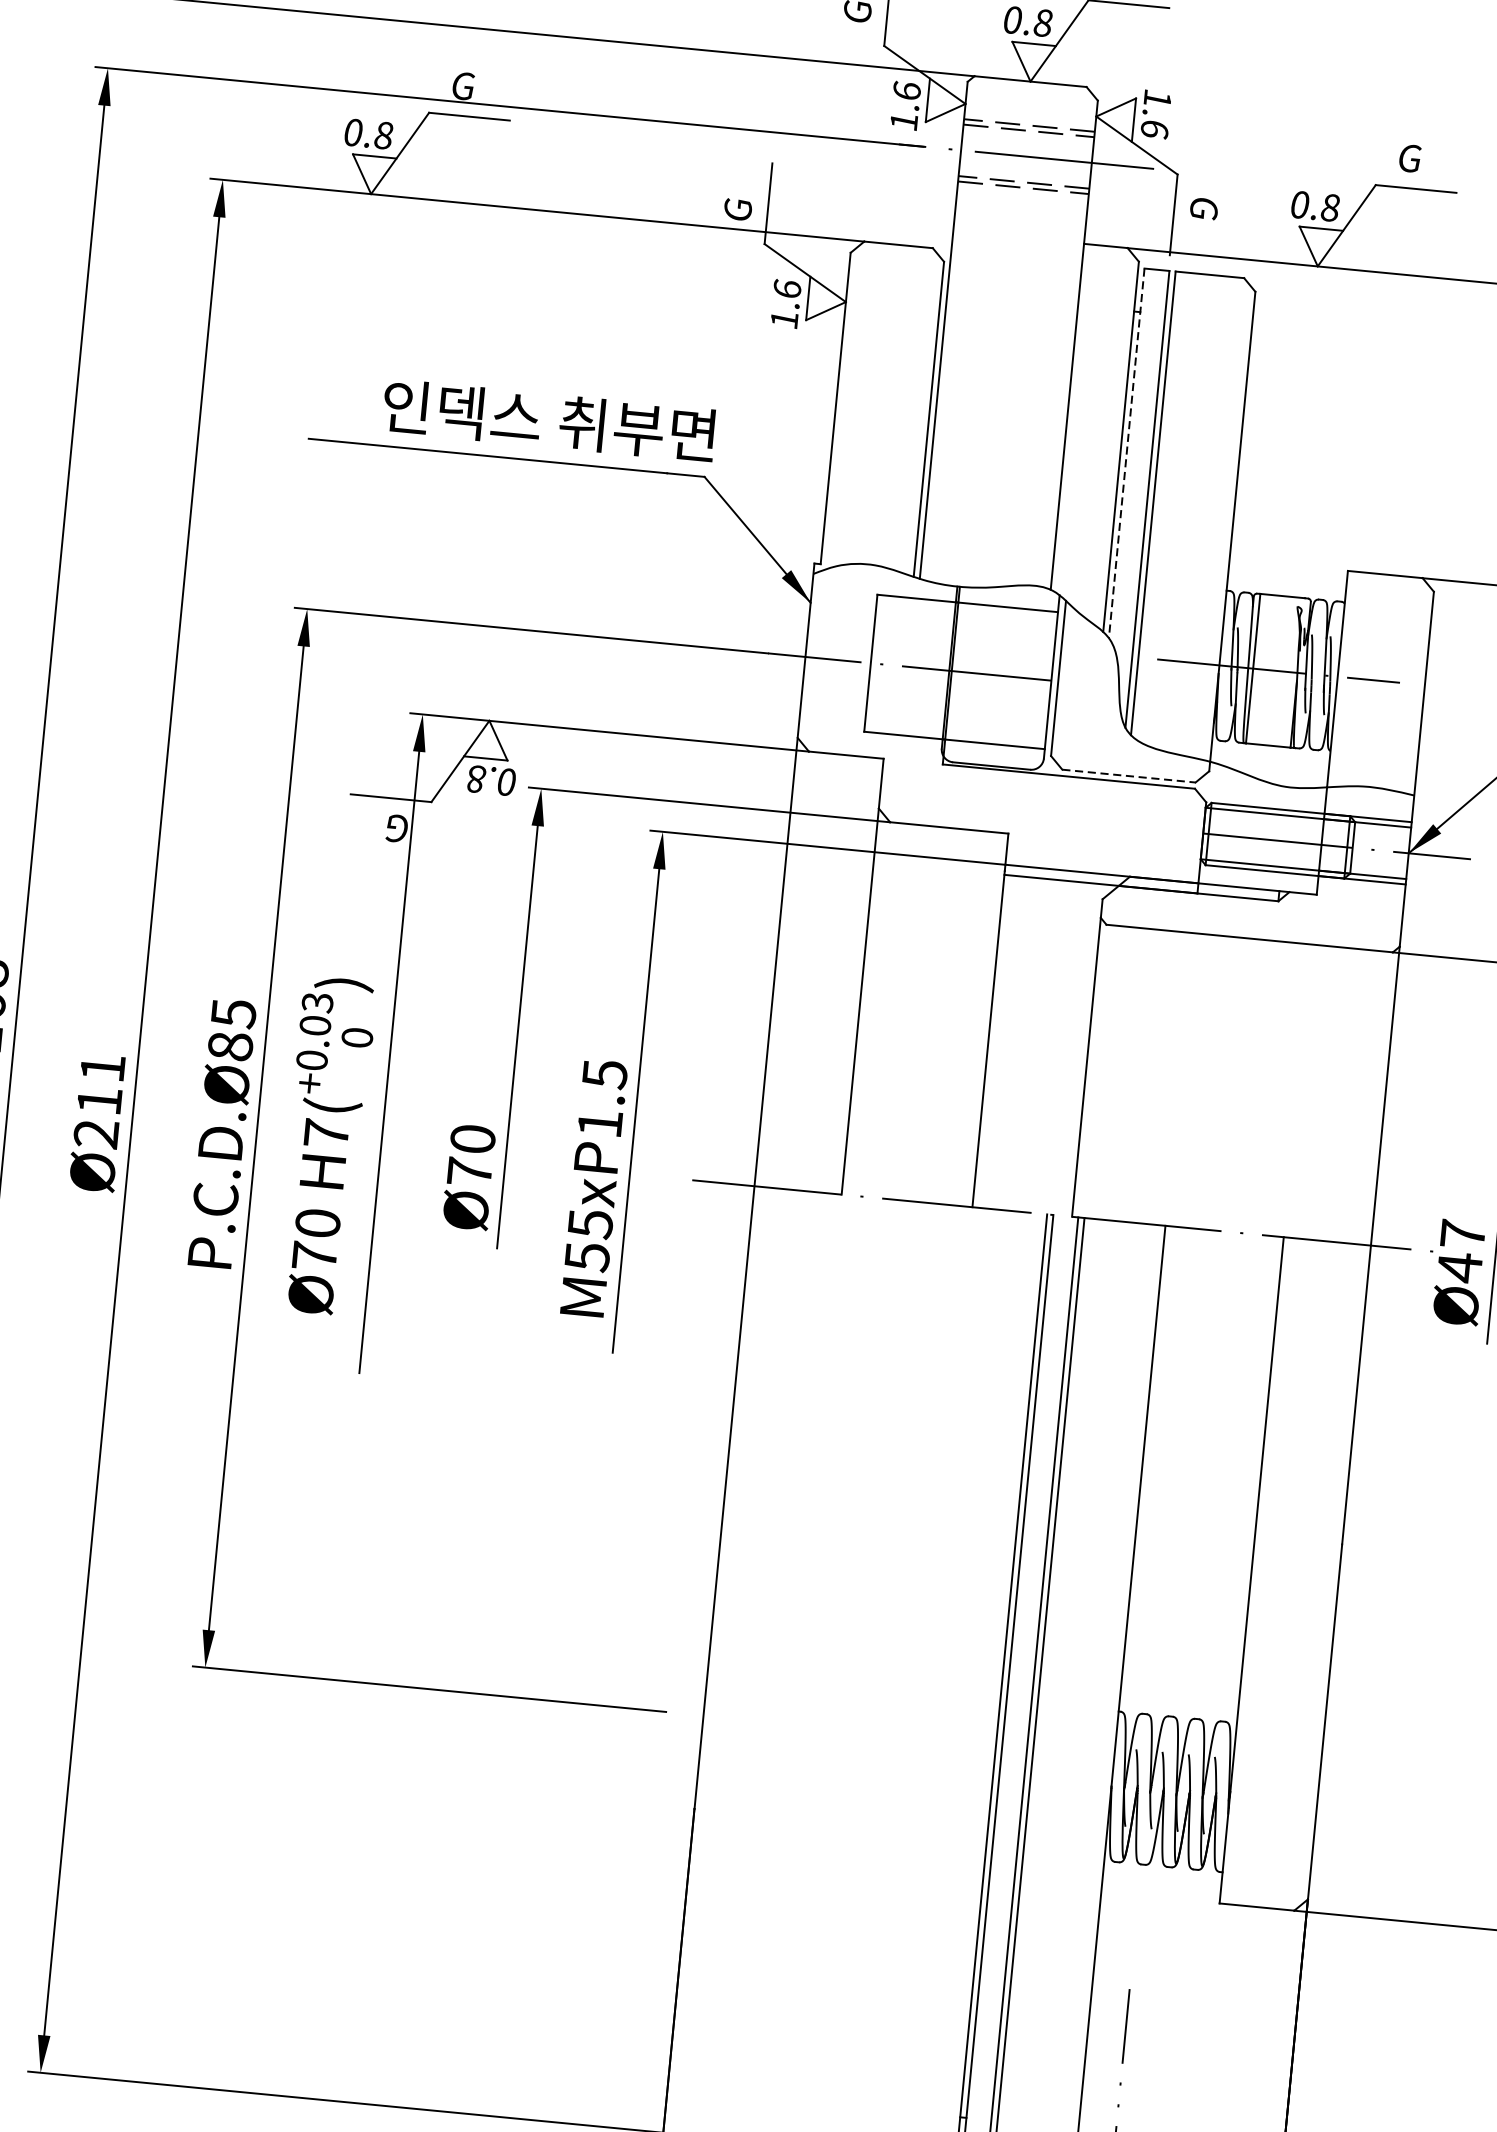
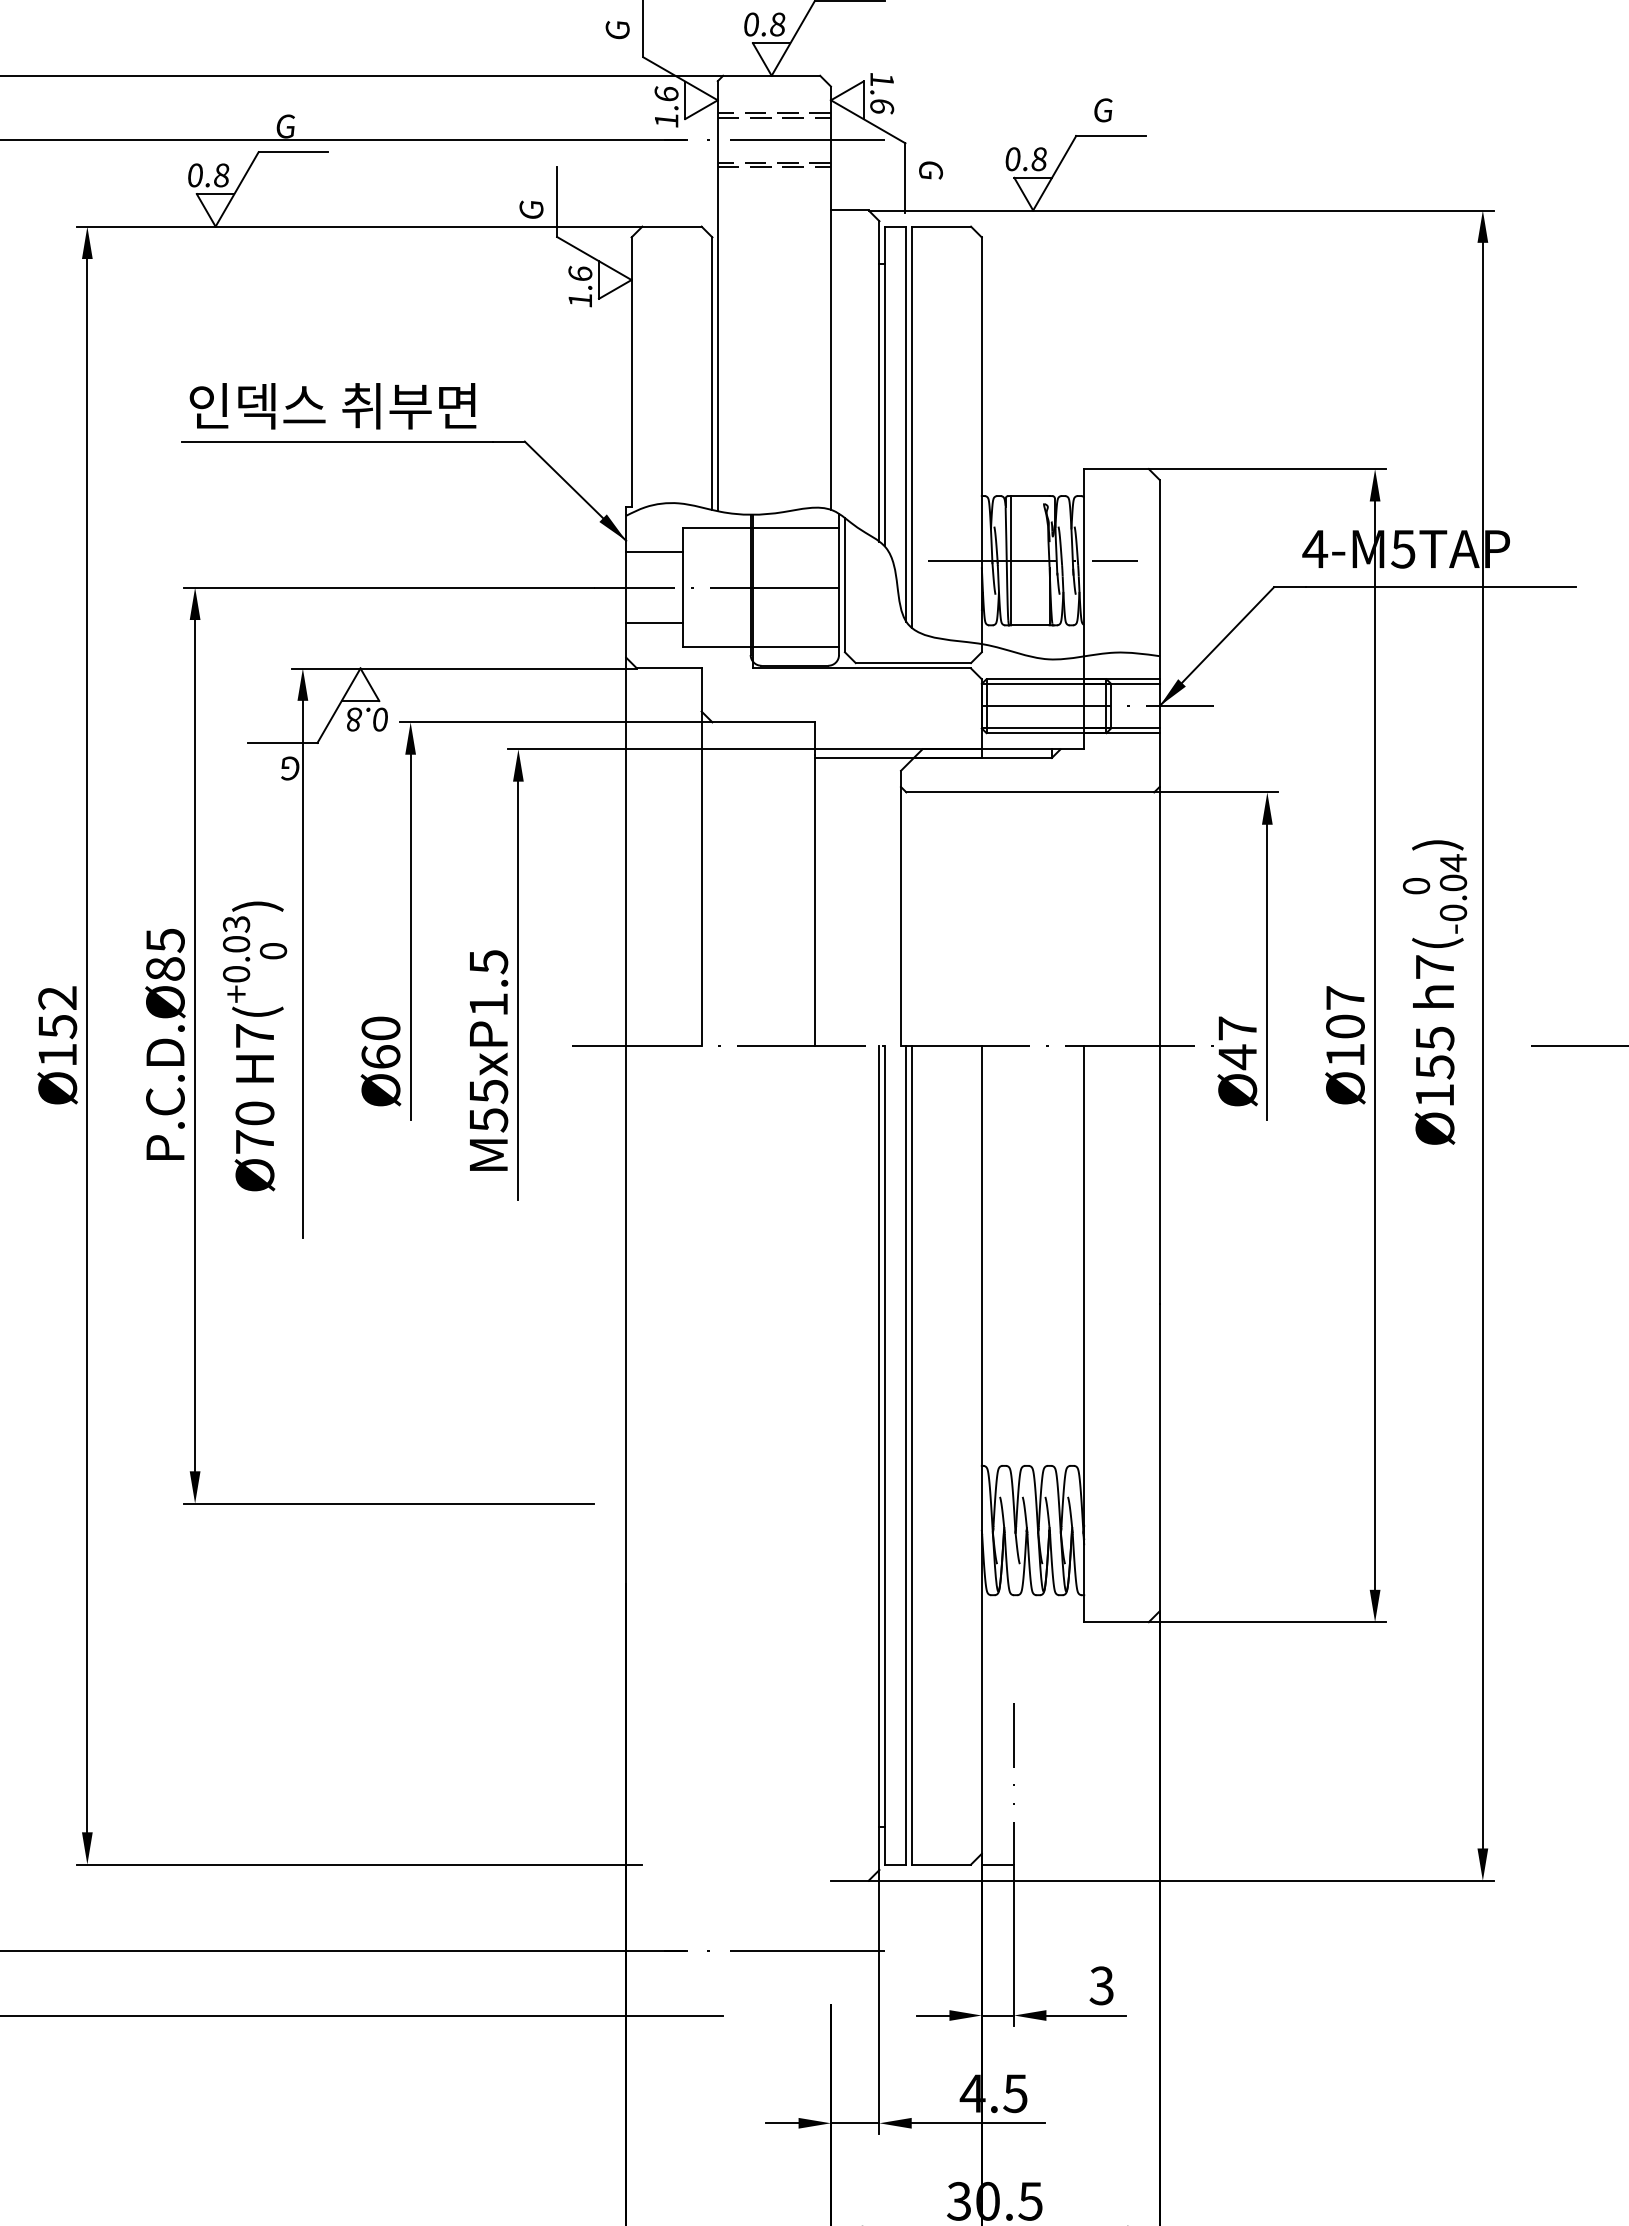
text: (548, 420) -> (332, 406), moved
line: (1126, 453) -> (884, 386), dashed -> solid
line: (842, 619) -> (654, 552), added
line: (834, 701) -> (654, 623), added
line: (1129, 776) -> (913, 663), dashed -> solid
text: (99, 1100) -> (57, 1026), Ø211 -> Ø152
text: (469, 1171) -> (380, 1056), Ø70 -> Ø60

